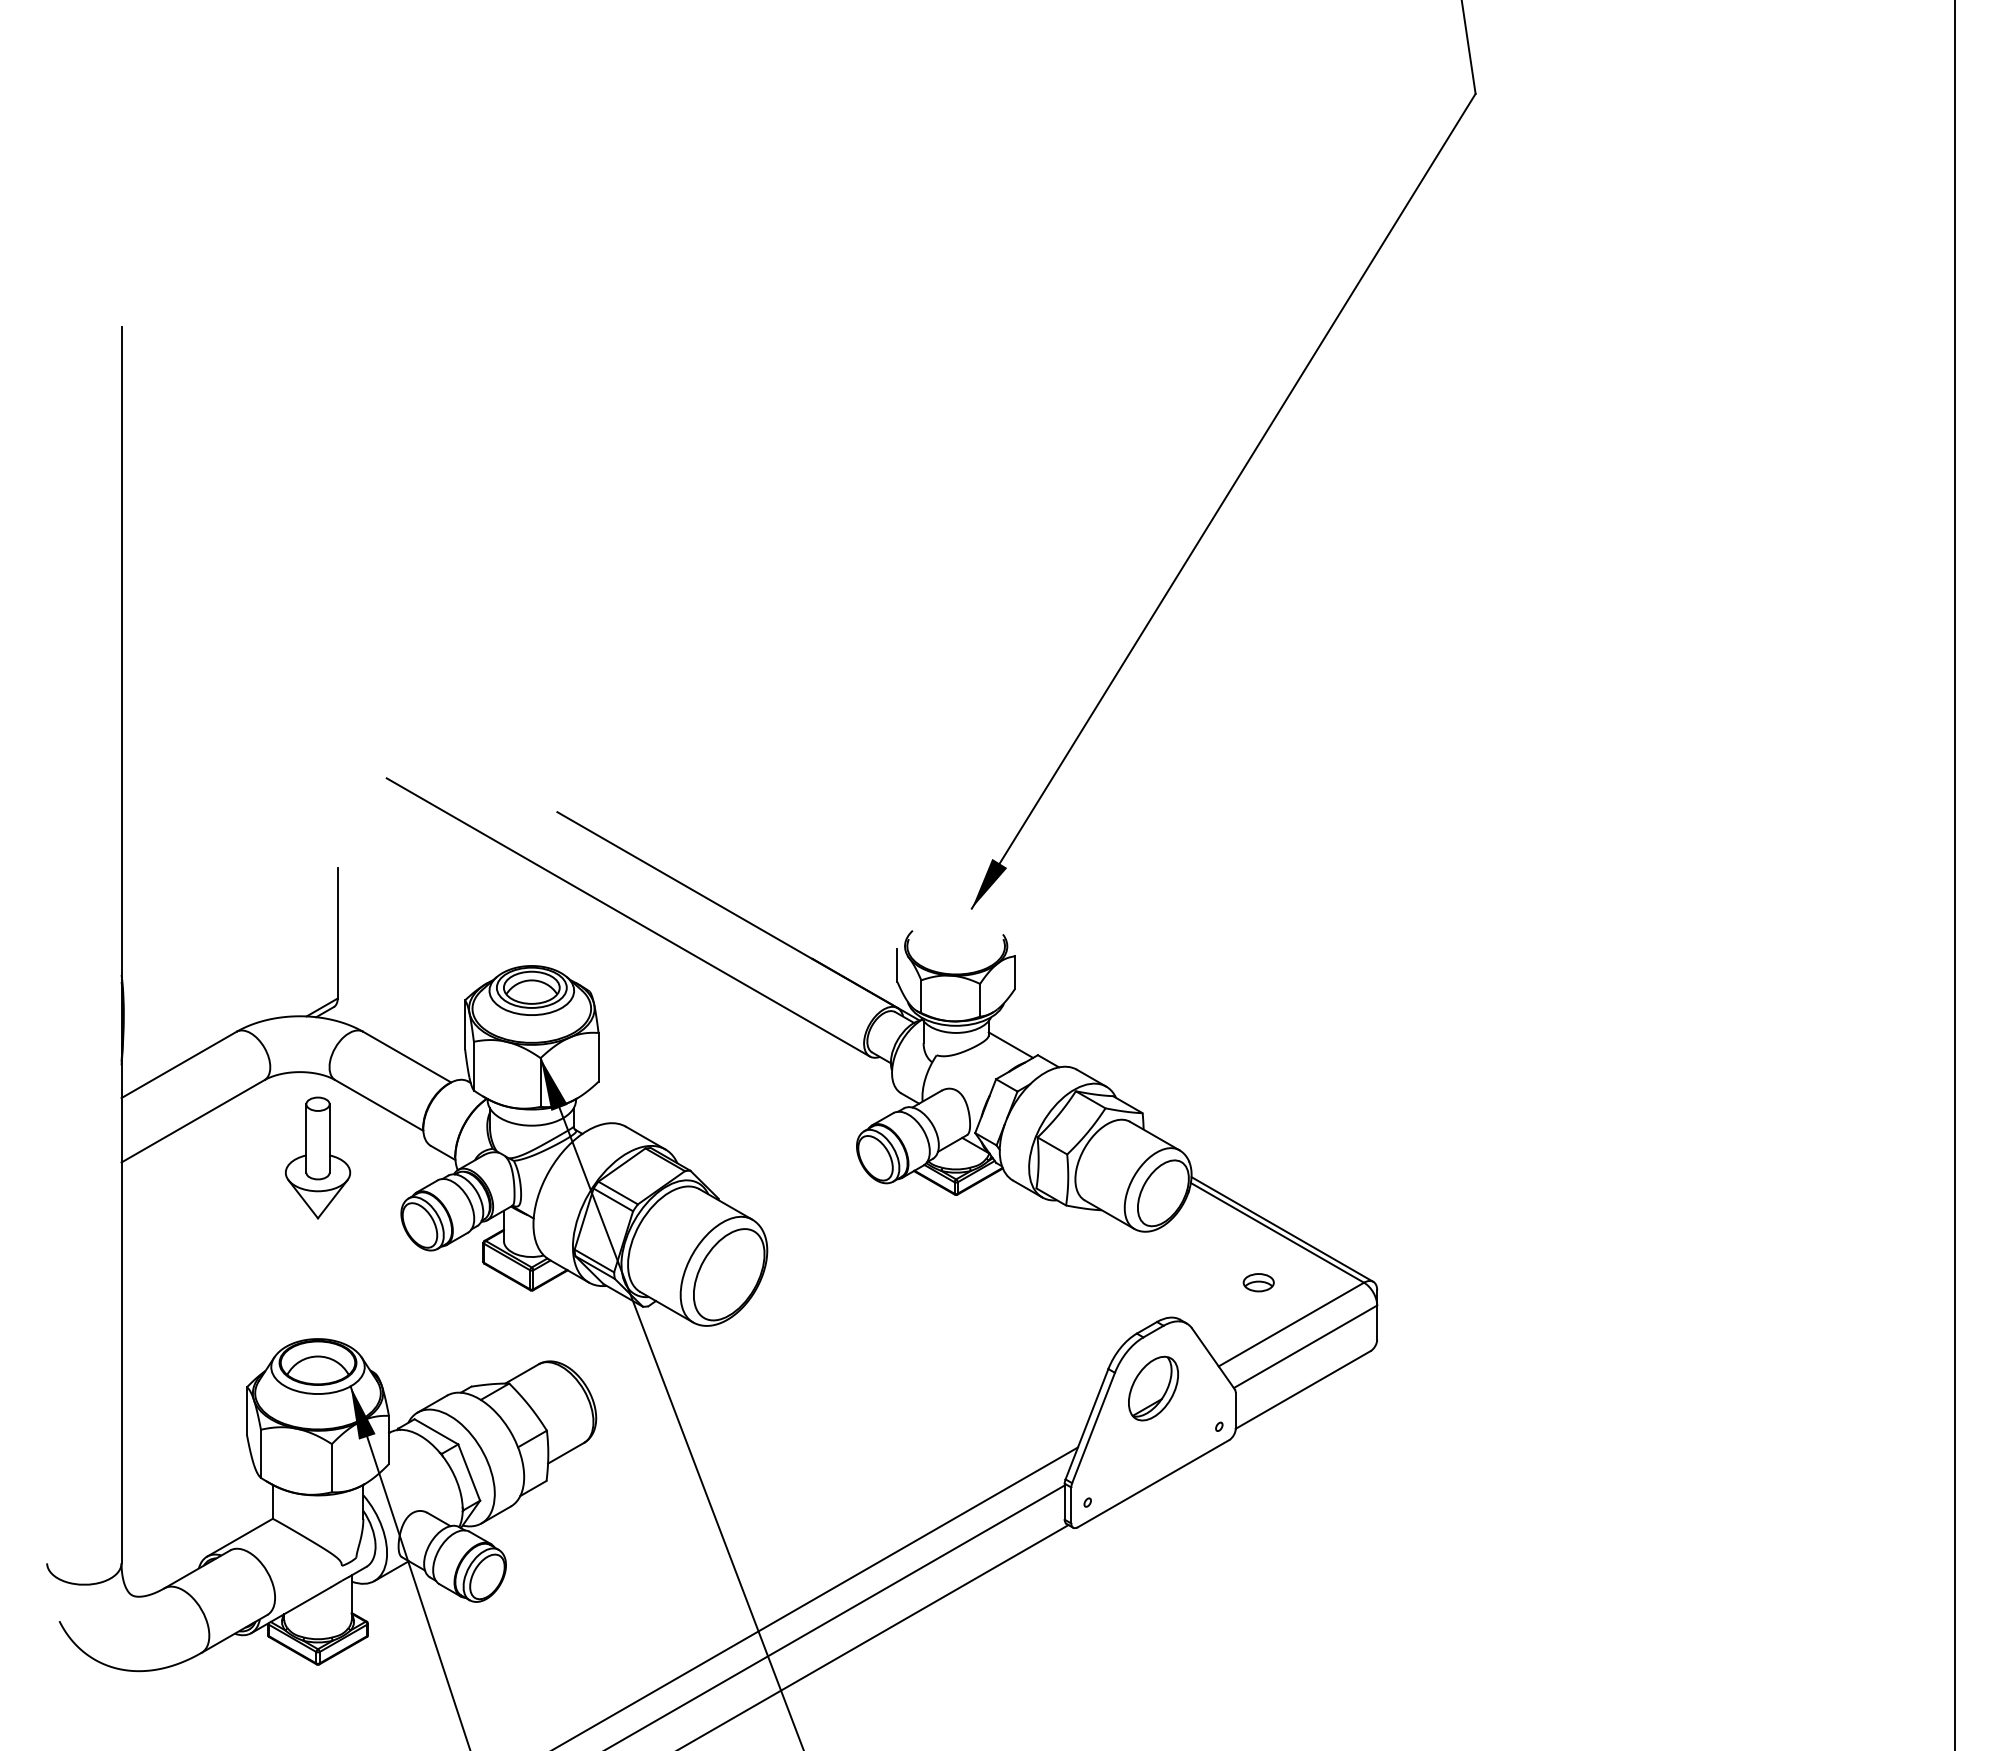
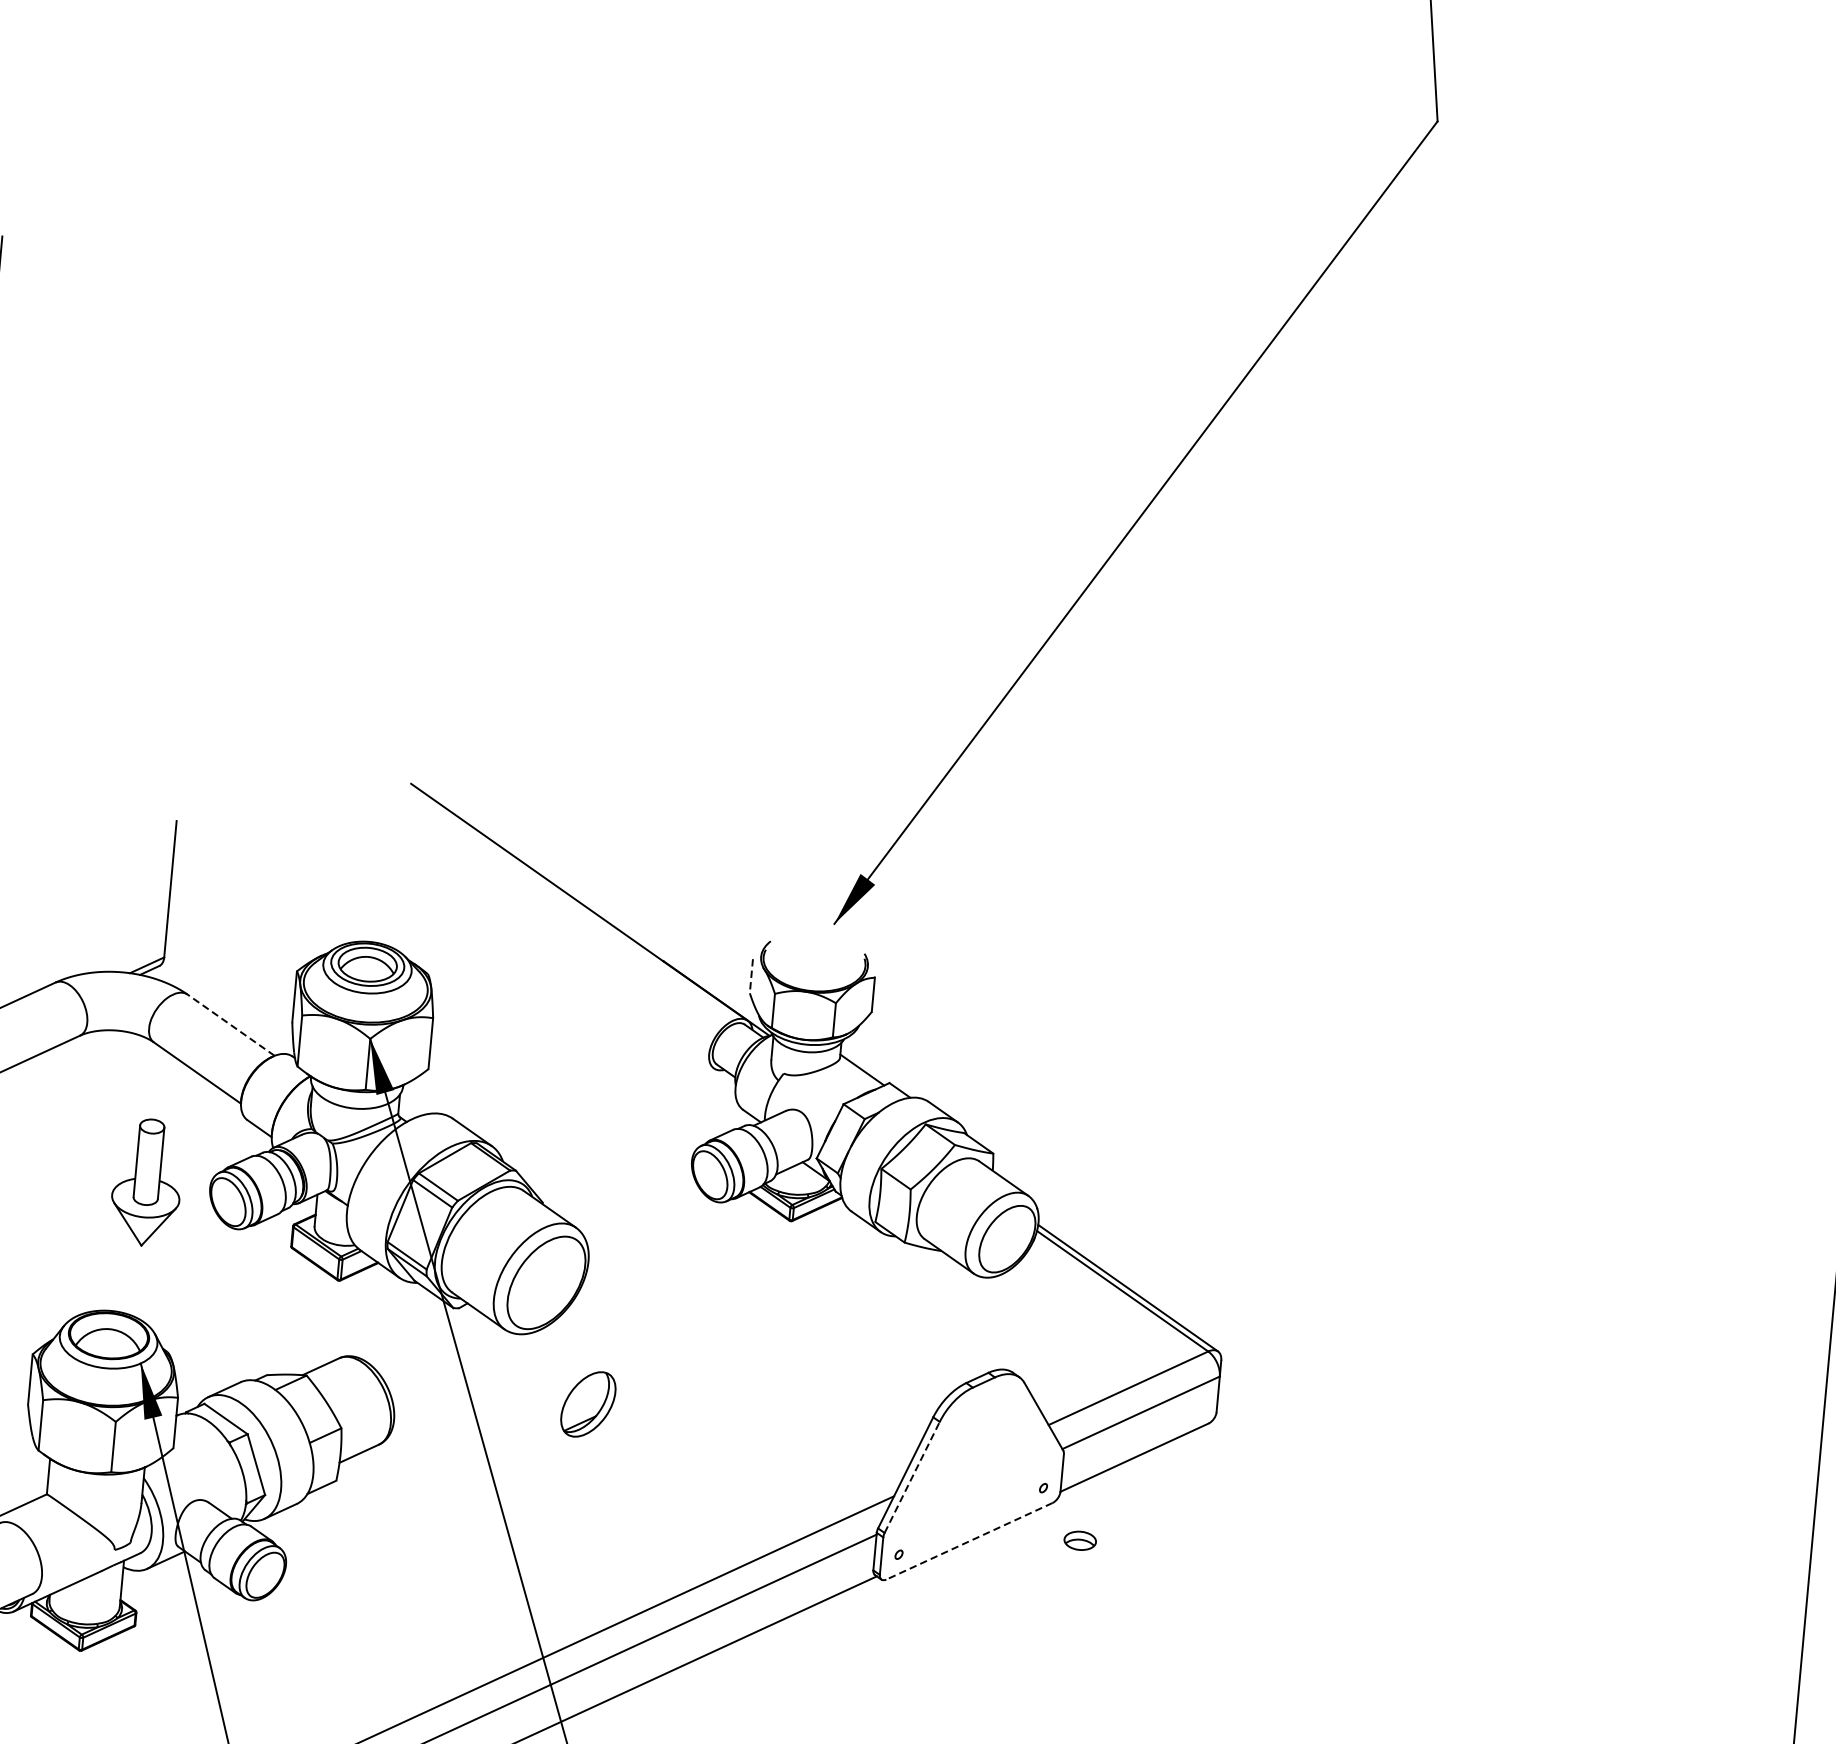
line: (627, 917) -> (474, 900), removed
line: (897, 966) -> (751, 977), solid -> dashed
line: (407, 1057) -> (231, 1025), solid -> dashed
part: (318, 1157) -> (147, 1182), moved
part: (1258, 1282) -> (1079, 1540), moved
part: (1153, 1388) -> (588, 1404), moved
line: (1093, 1427) -> (912, 1476), solid -> dashed
line: (1153, 1483) -> (969, 1541), solid -> dashed

